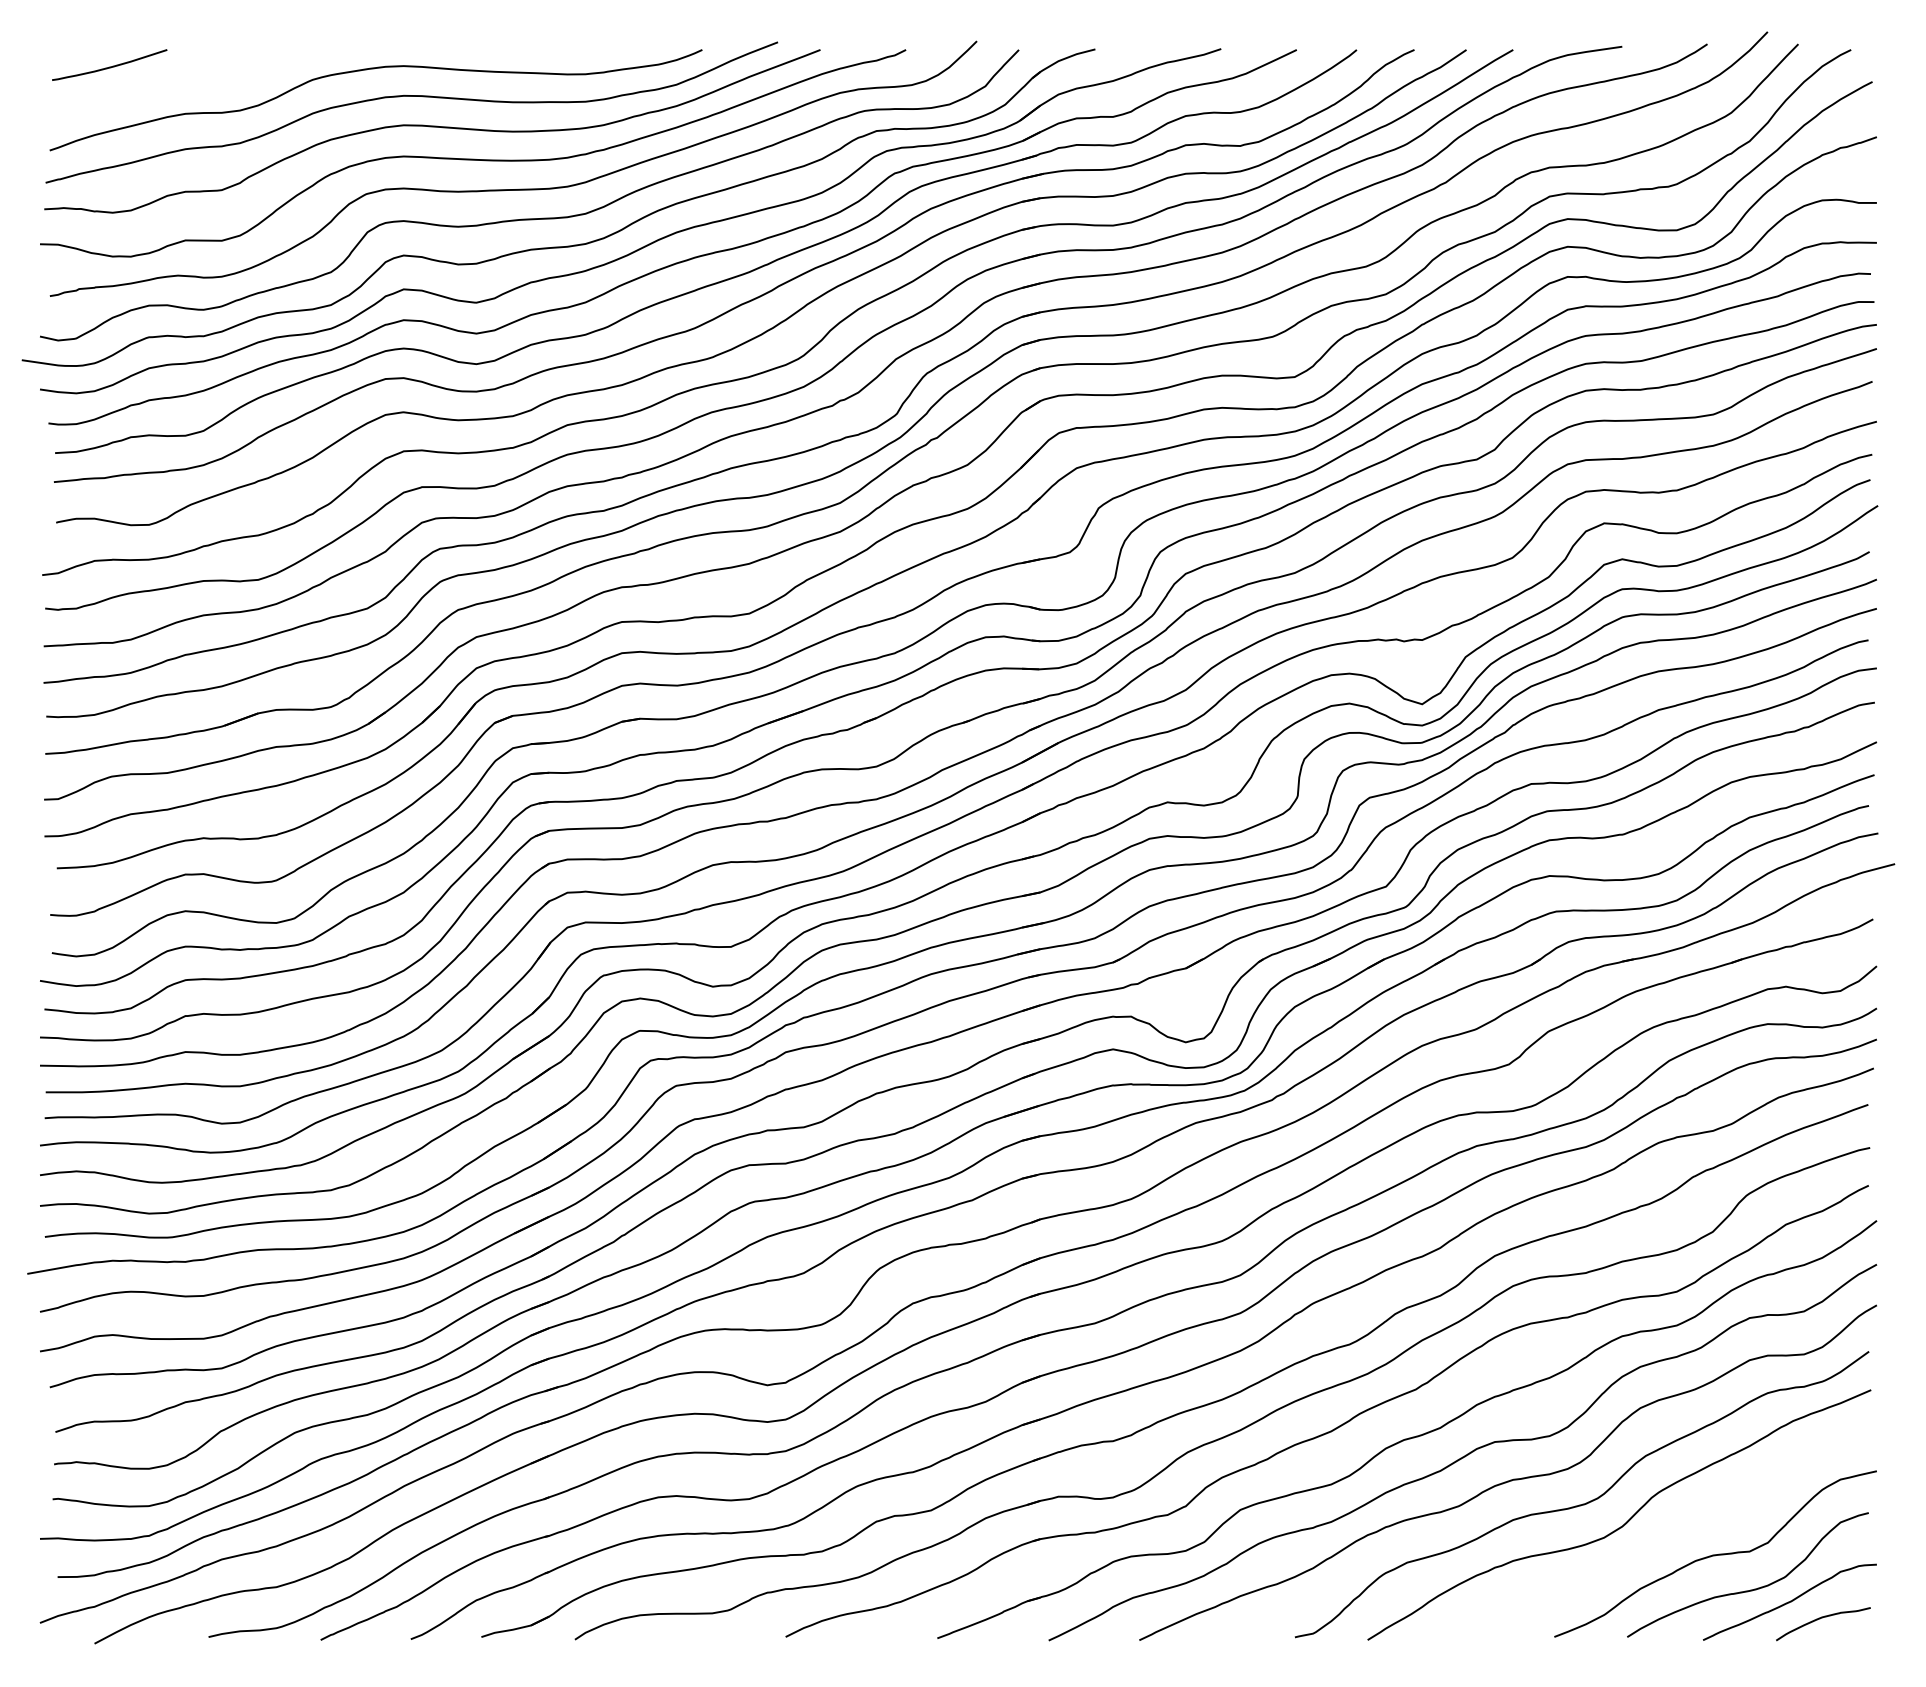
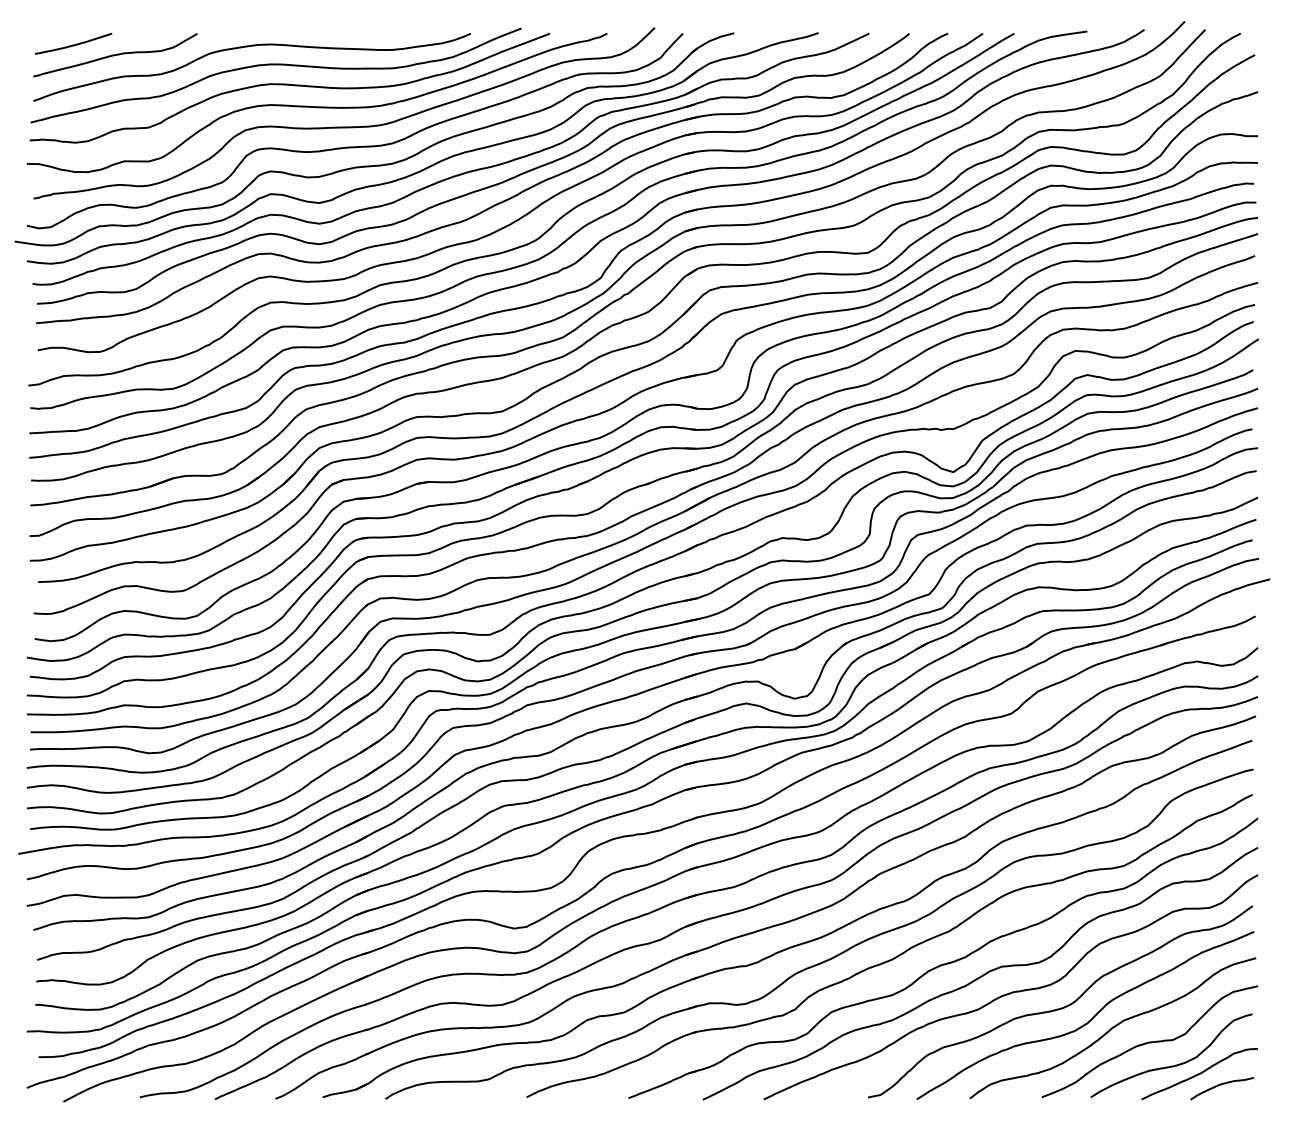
curve: (172, 82) -> (115, 55), added
curve: (1659, 1534) -> (1112, 1028), added

